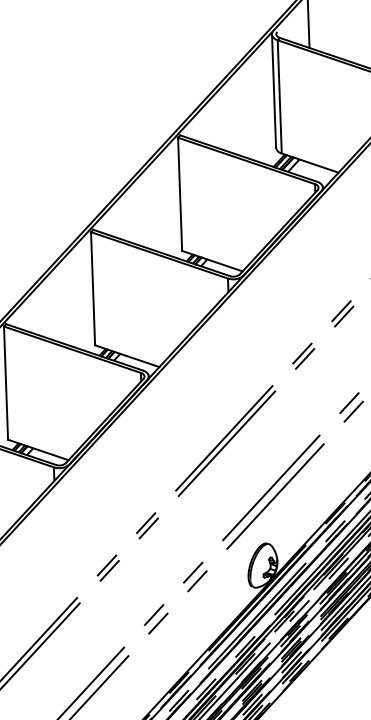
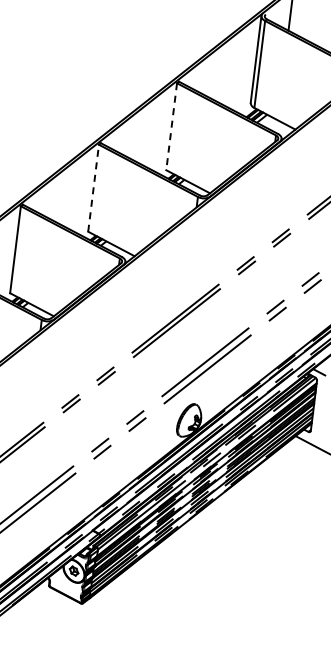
line: (179, 194) -> (171, 126), solid -> dashed
line: (92, 289) -> (93, 188), solid -> dashed

